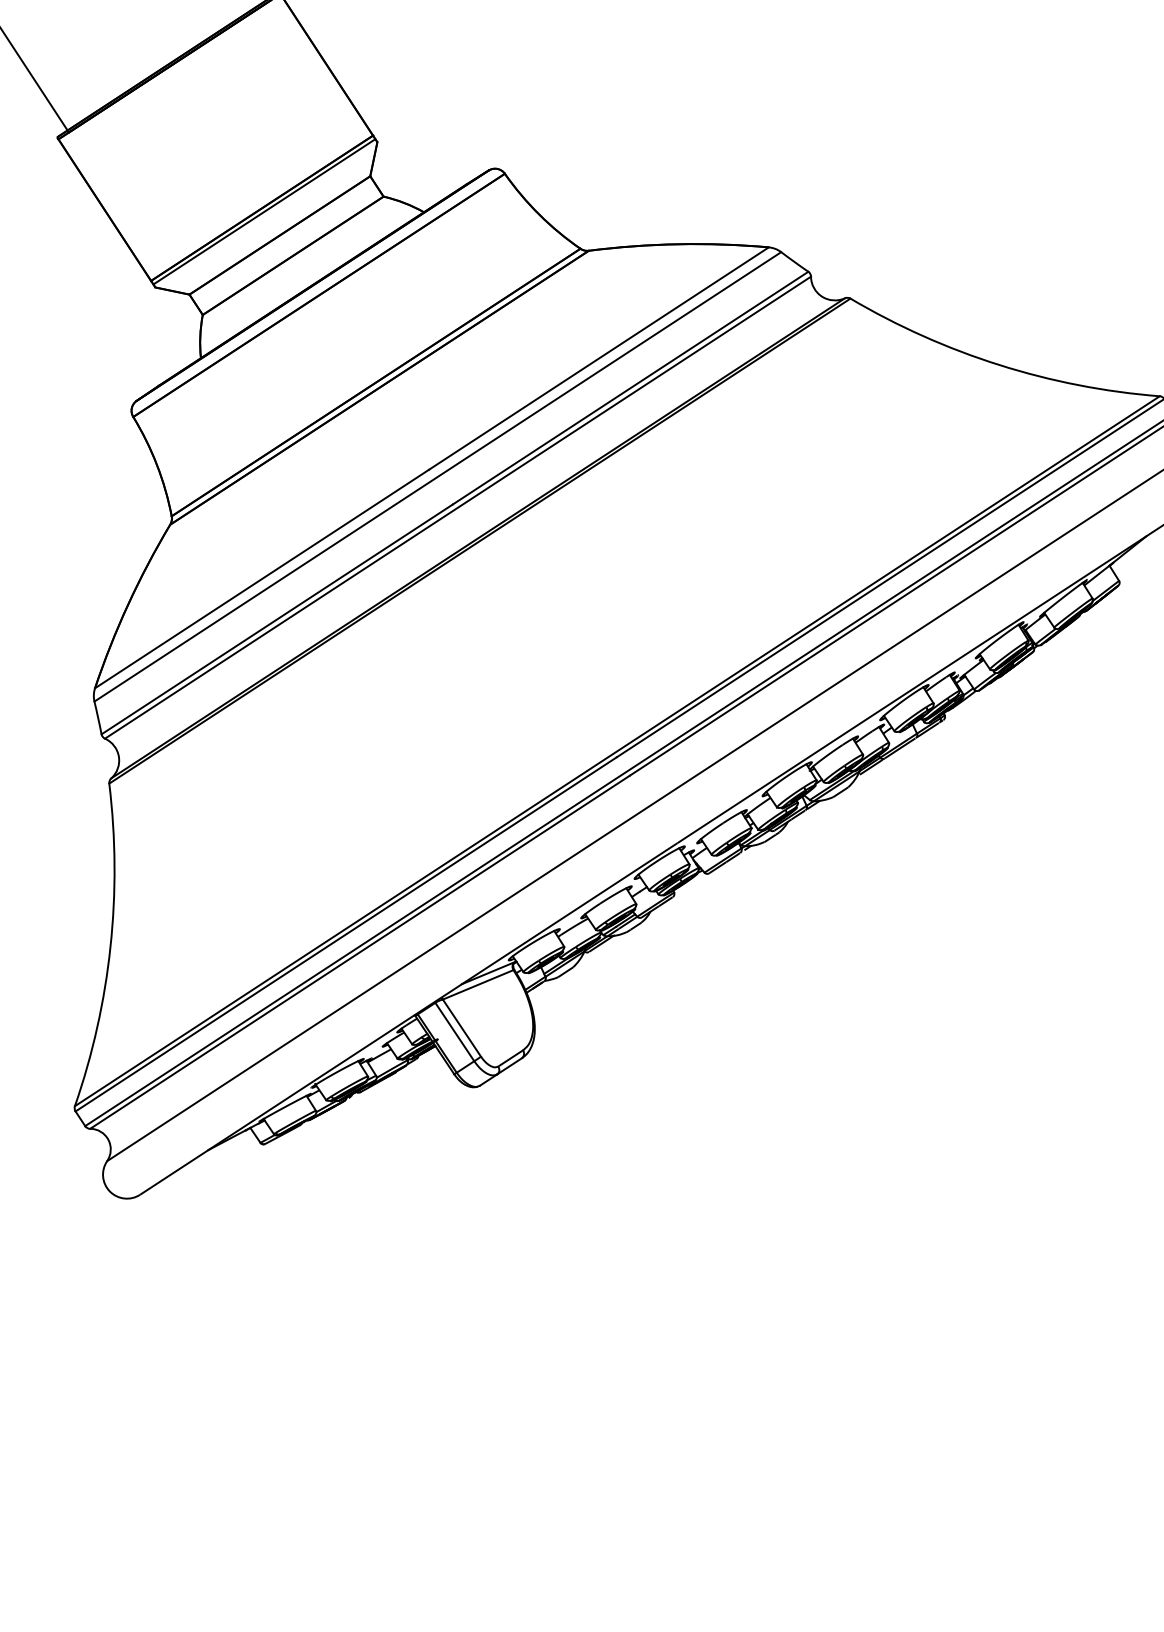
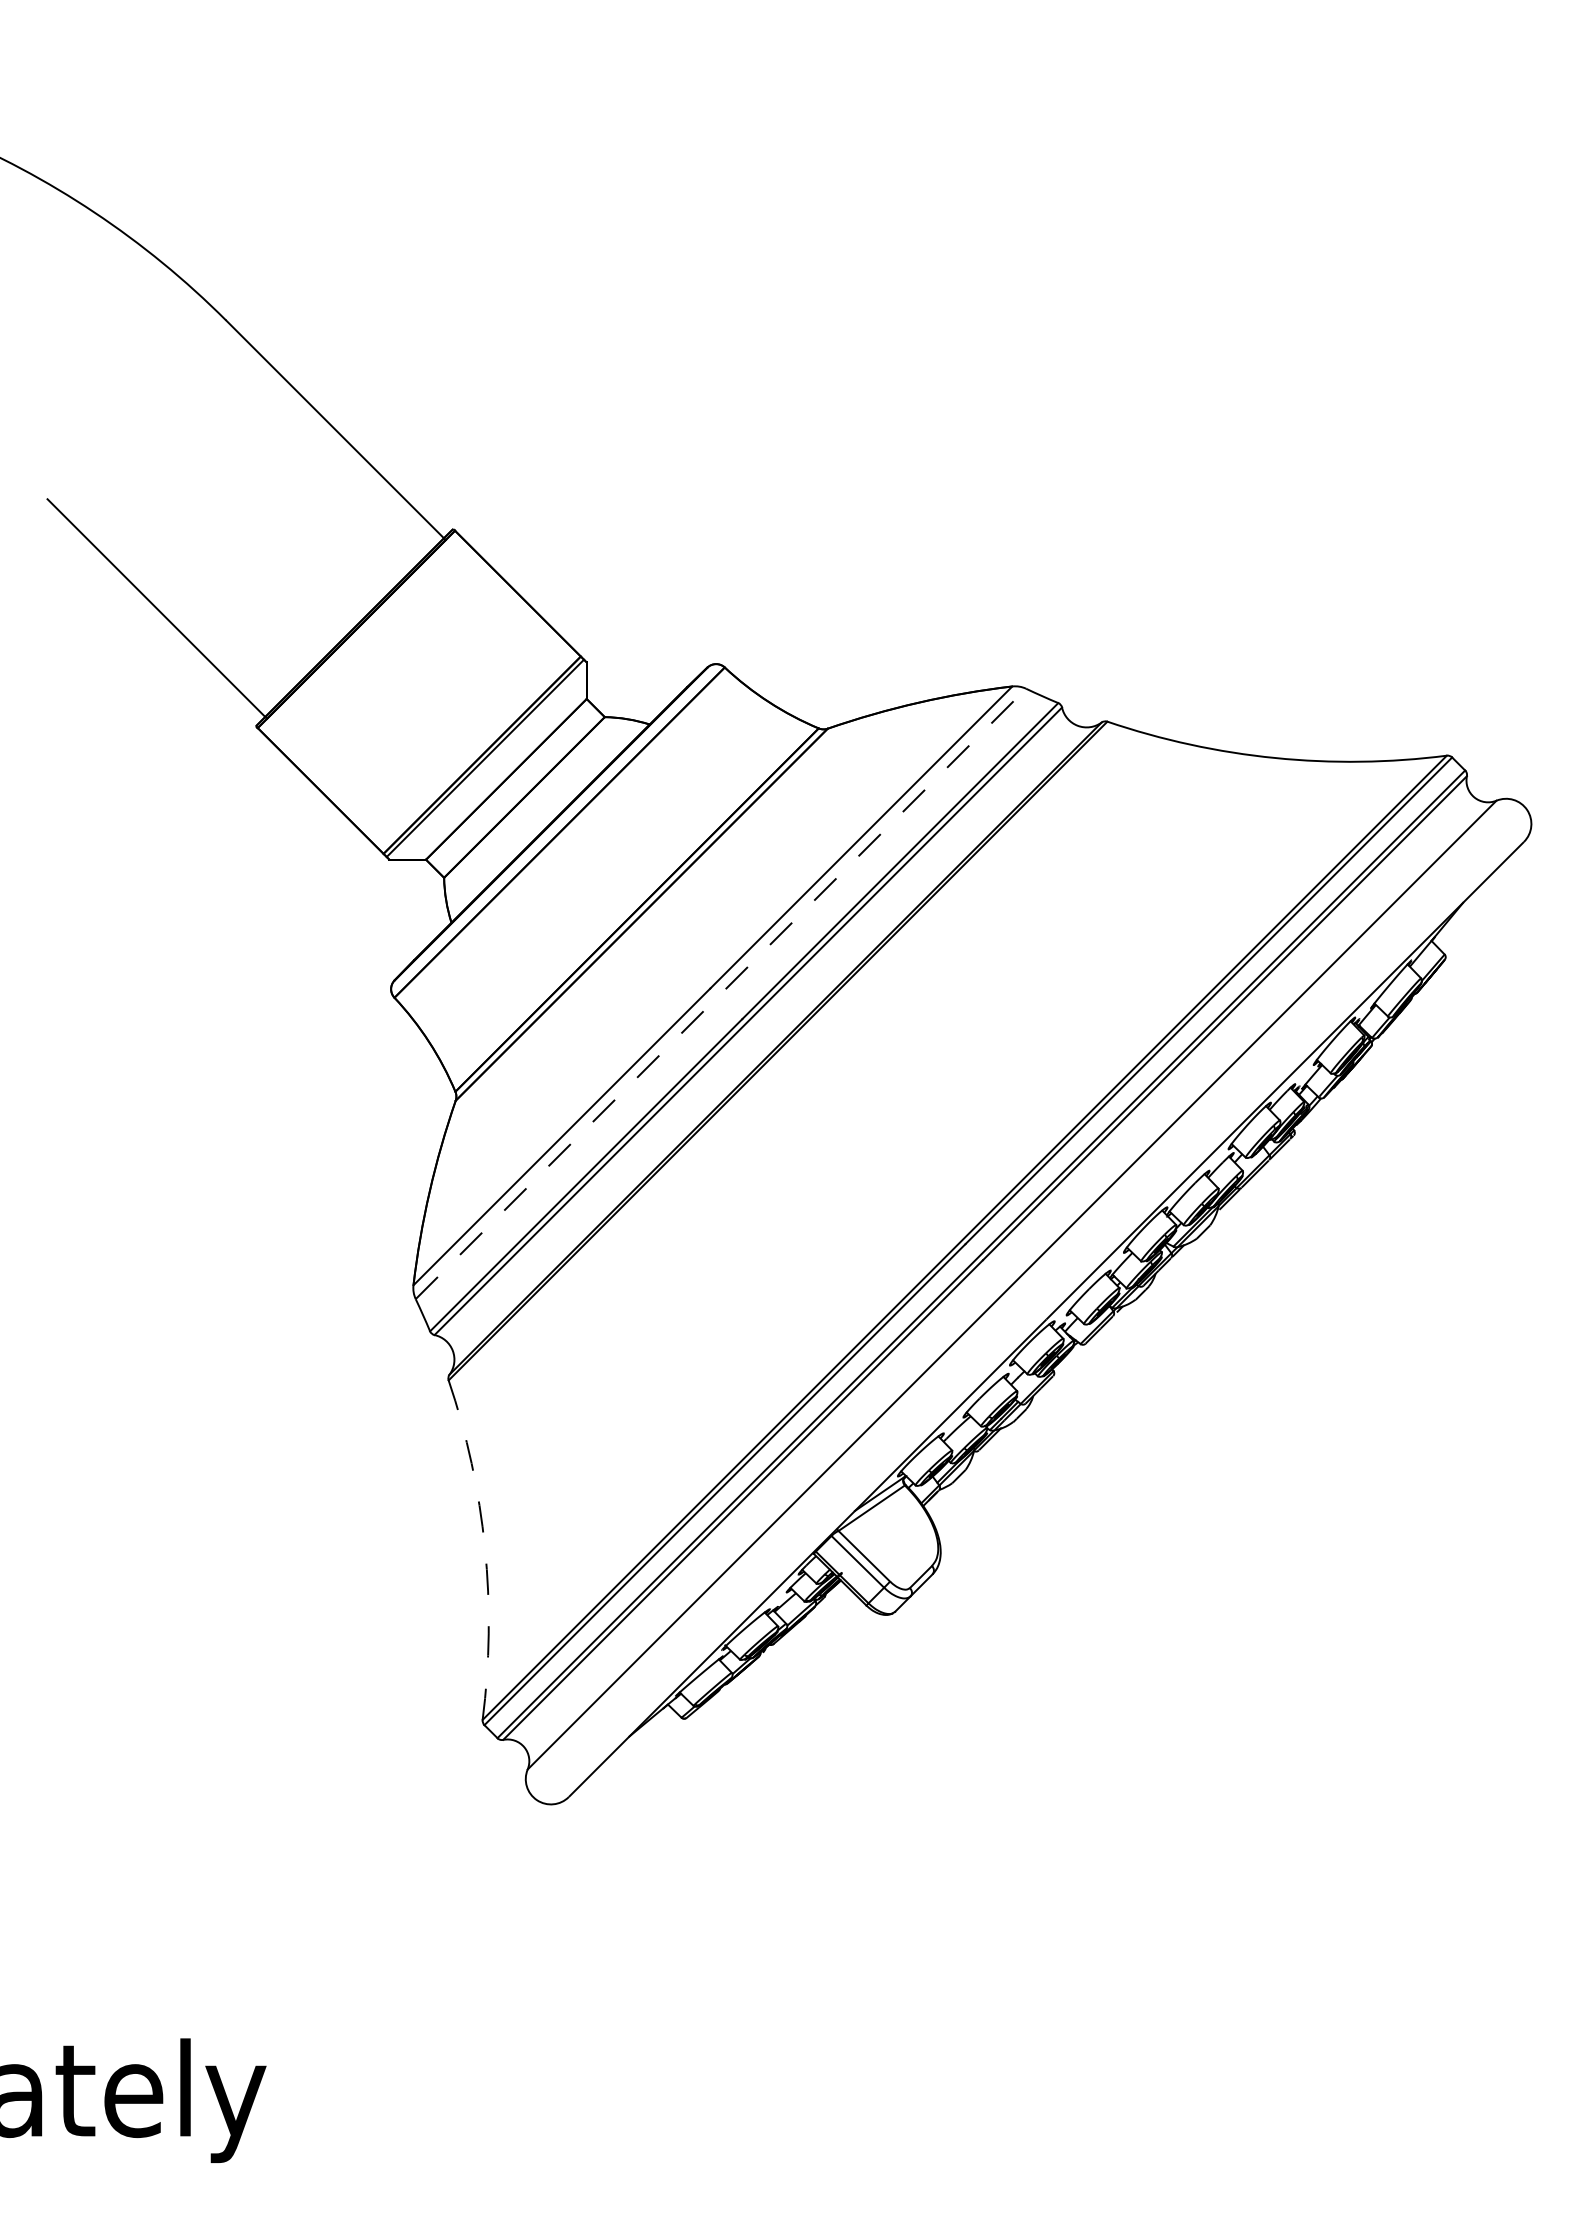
line: (437, 476) -> (720, 993), solid -> dashed
arc: (110, 947) -> (485, 1548), solid -> dashed

